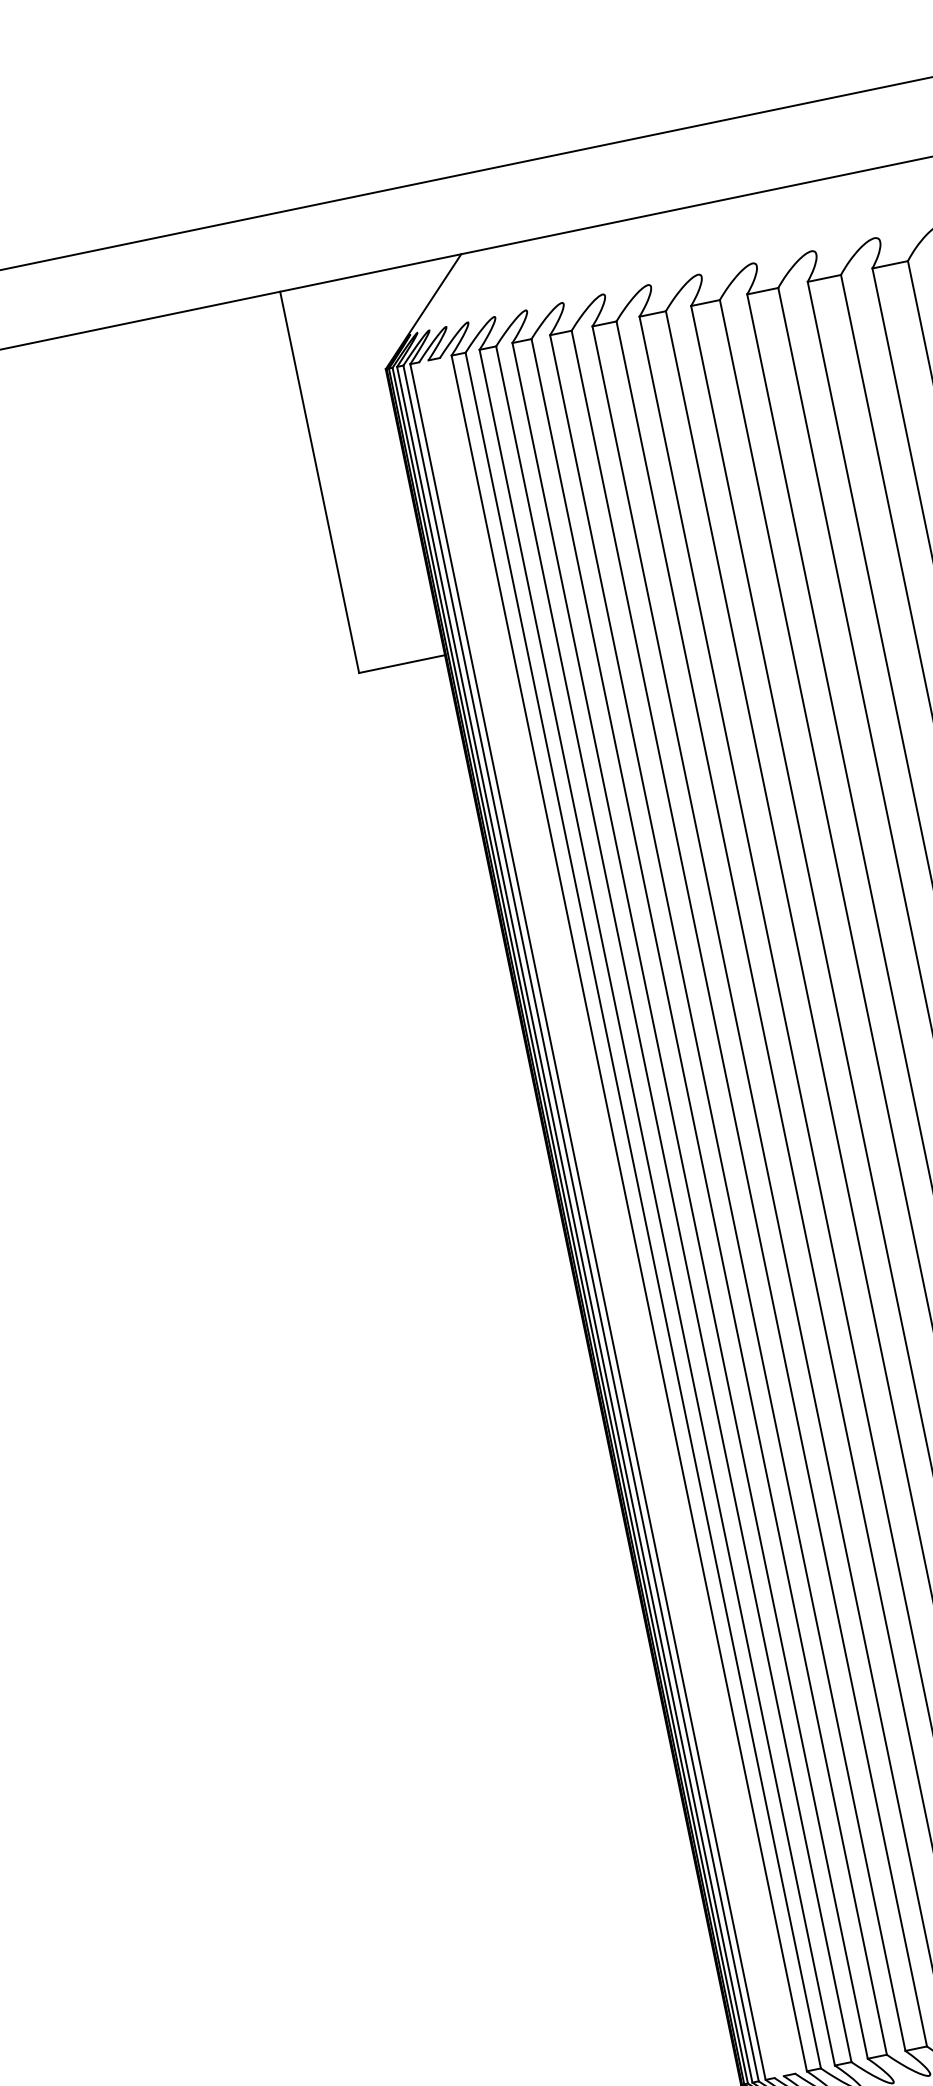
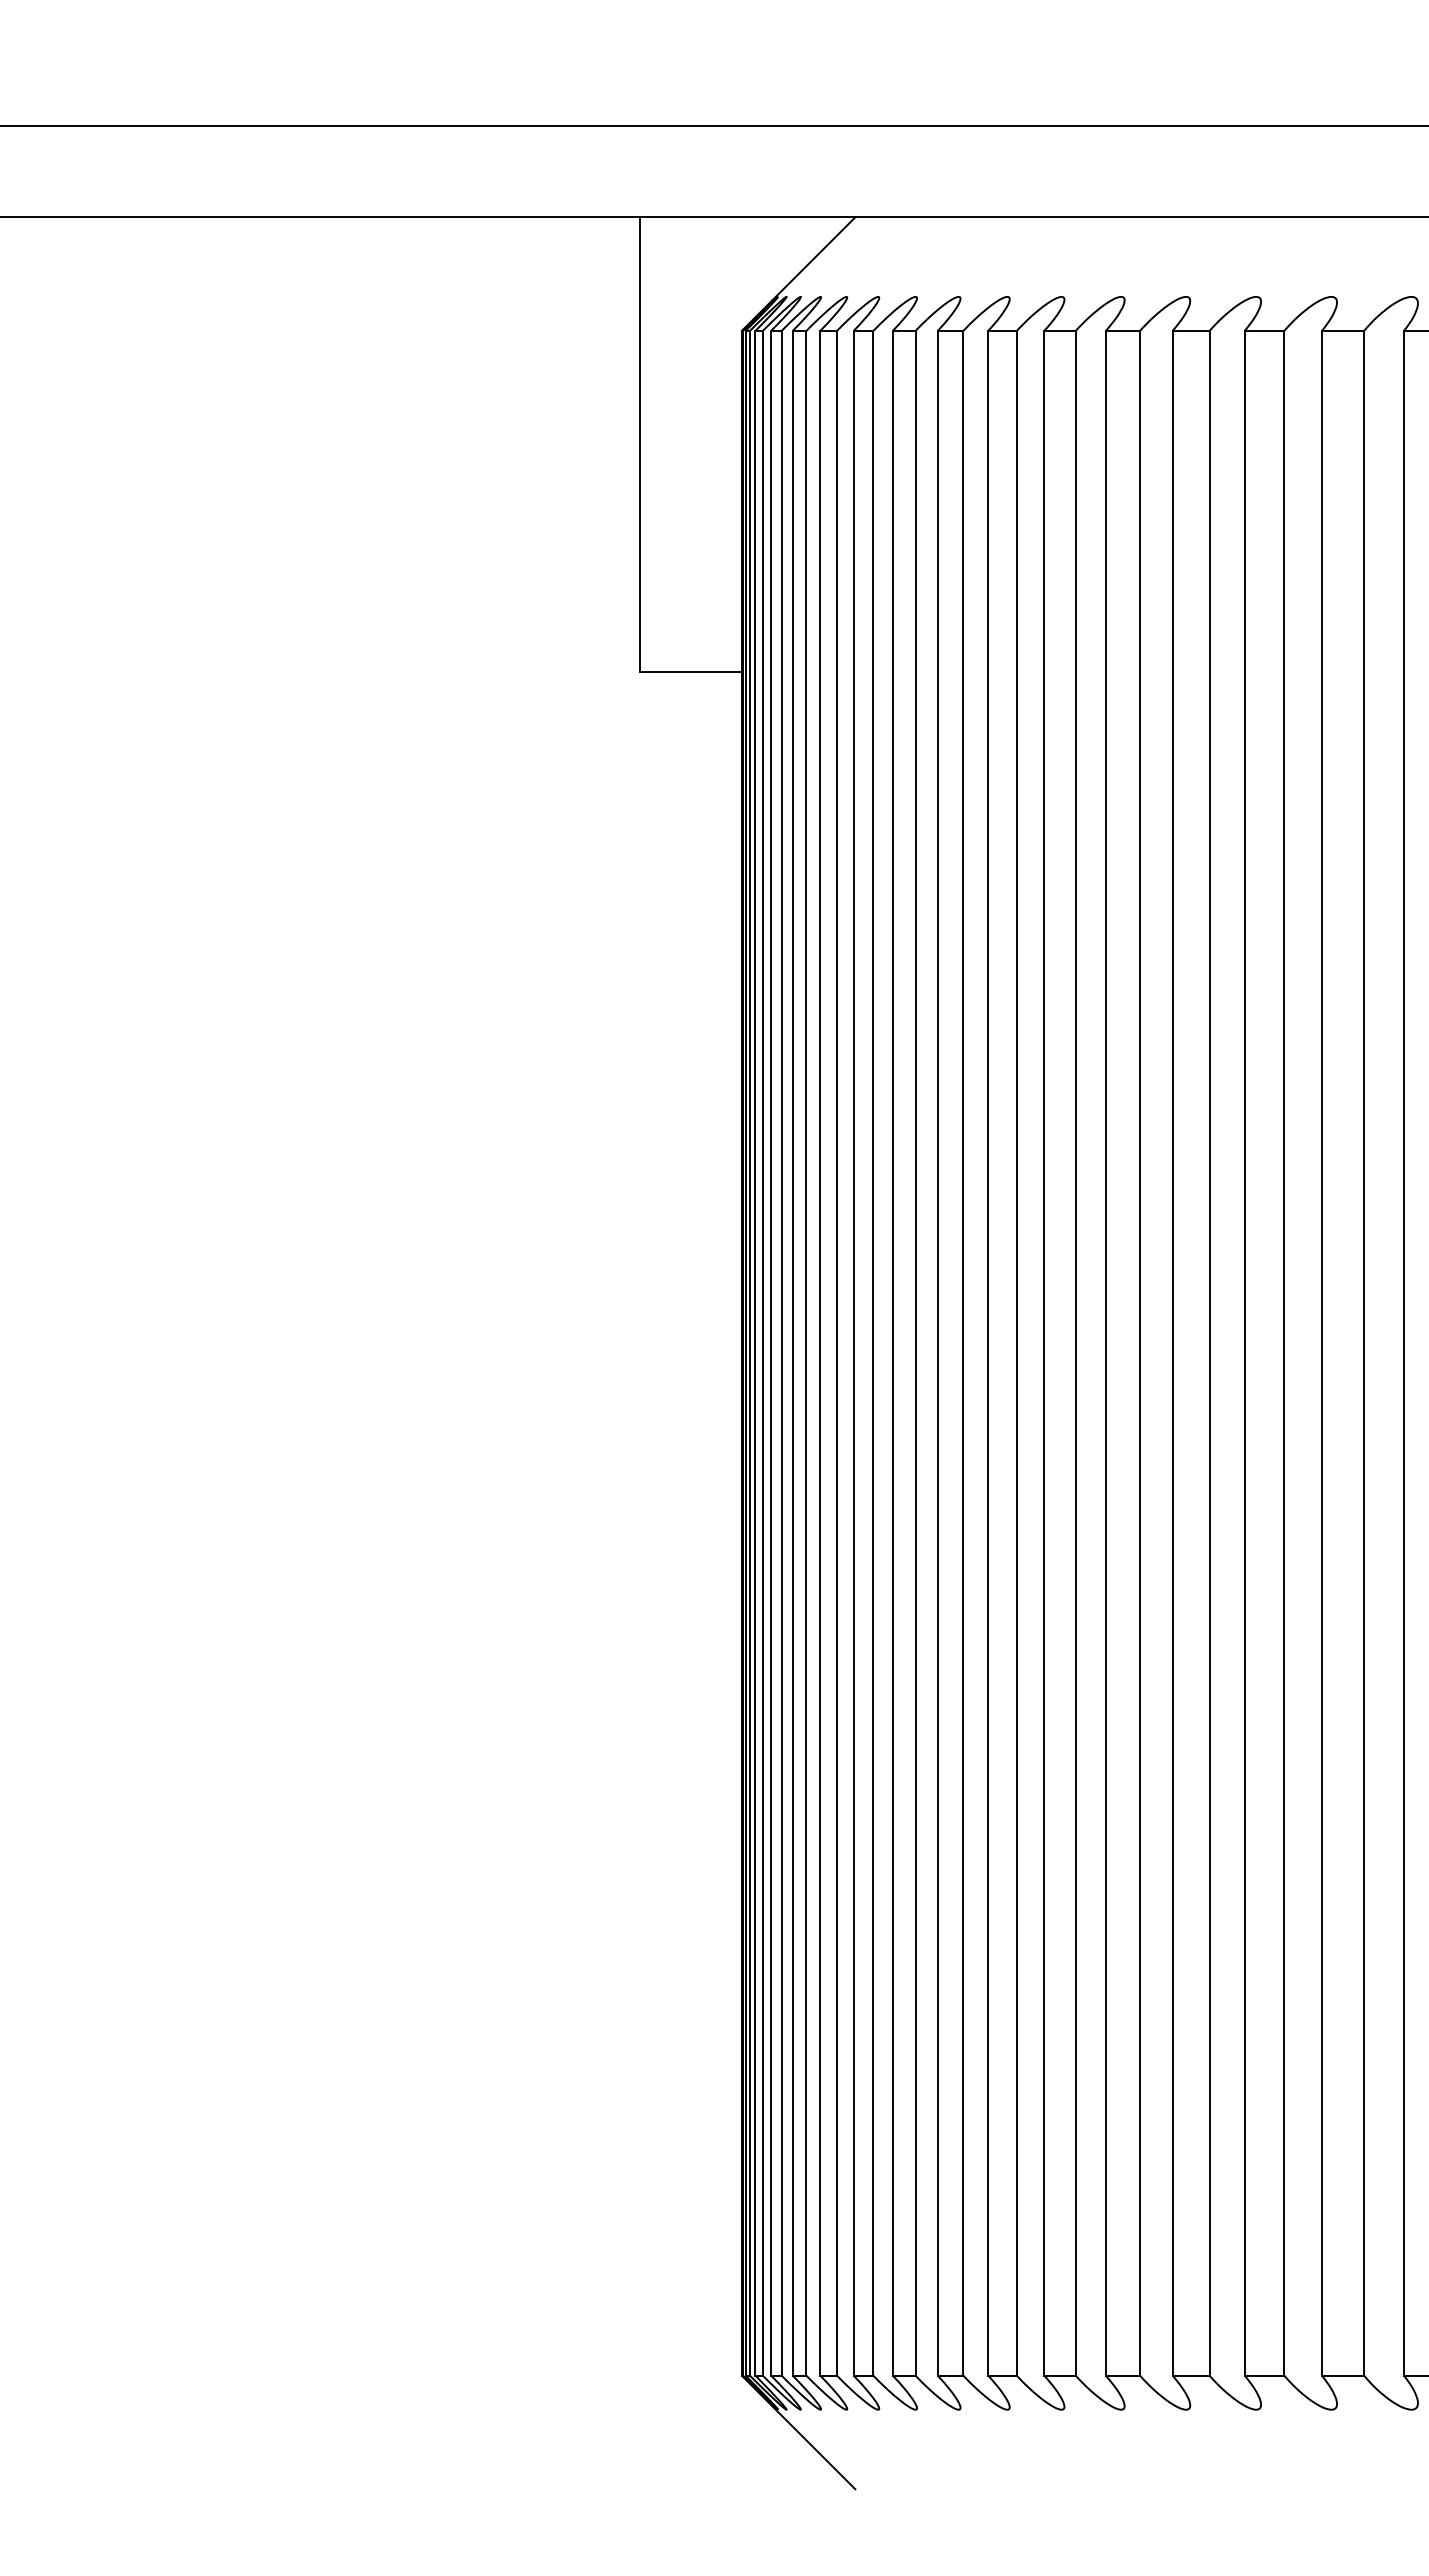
line: (617, 1215) -> (806, 1352), added
line: (605, 1217) -> (792, 1352), added
line: (596, 1219) -> (781, 1352), added

